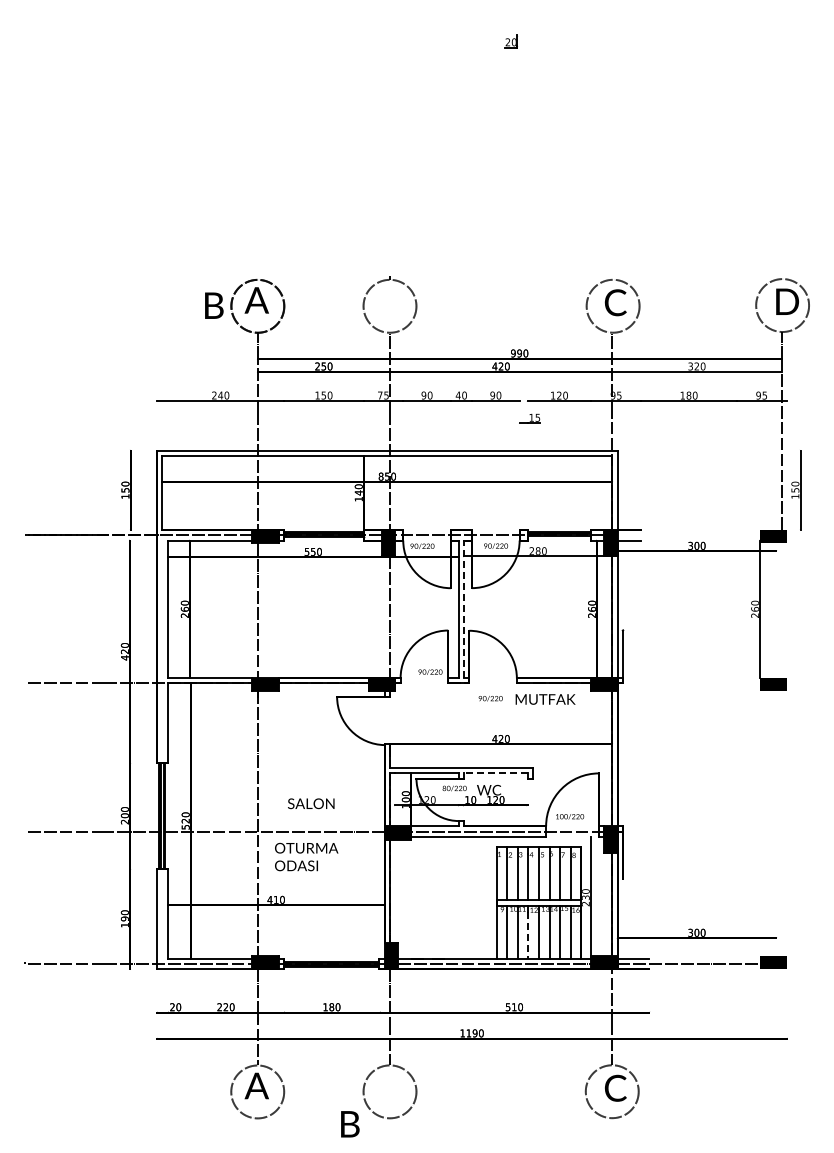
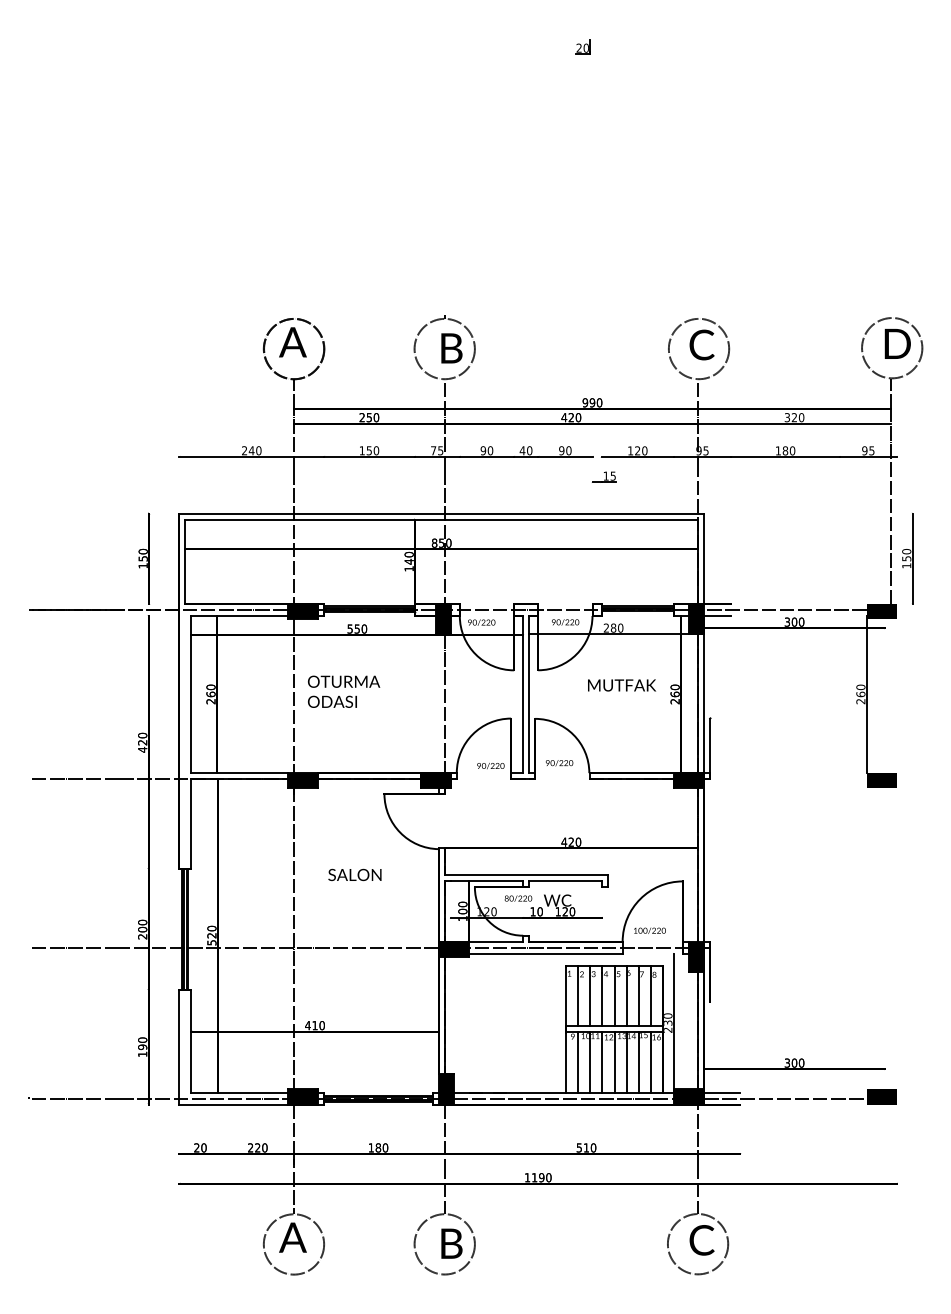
text: (214, 305) -> (452, 348), moved
line: (688, 535) -> (784, 610), added
line: (464, 609) -> (529, 694), dashed -> solid
text: (490, 698) -> (559, 762), moved
text: (545, 699) -> (621, 685), moved
line: (495, 773) -> (564, 881), dashed -> solid
text: (311, 803) -> (355, 874), moved
text: (306, 856) -> (343, 691), moved
line: (528, 935) -> (602, 1066), dashed -> solid
text: (350, 1124) -> (452, 1243), moved

